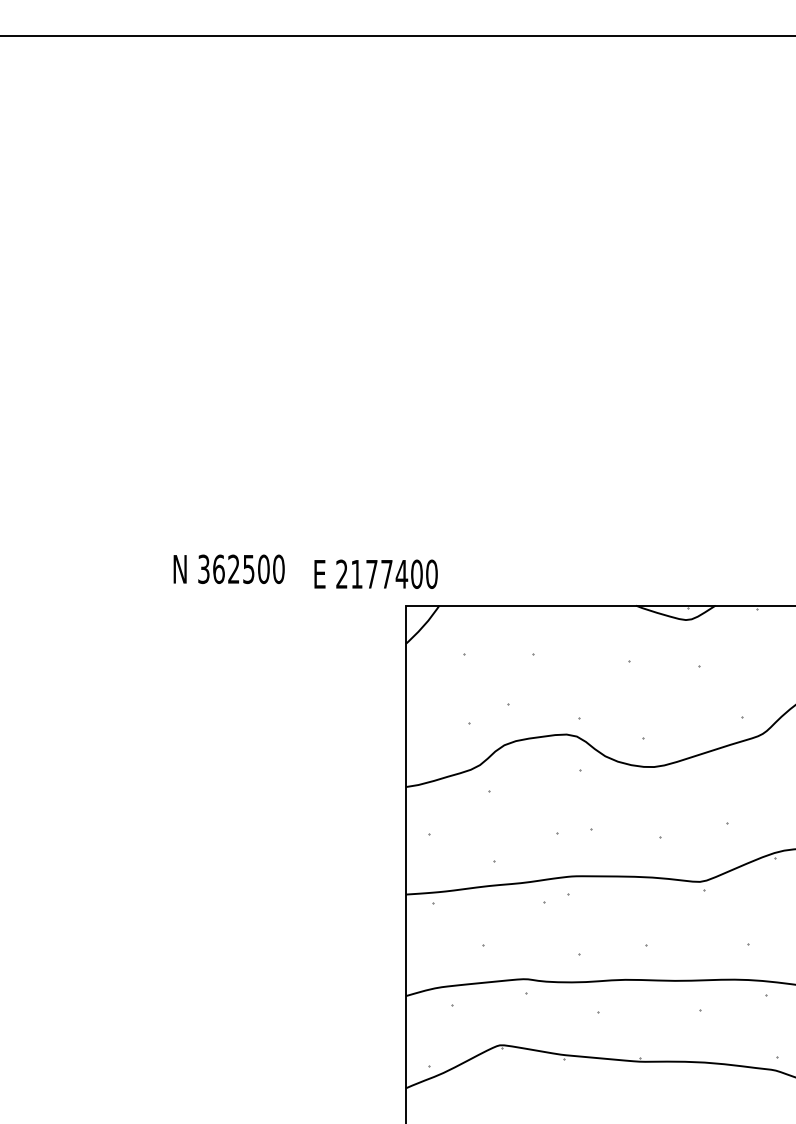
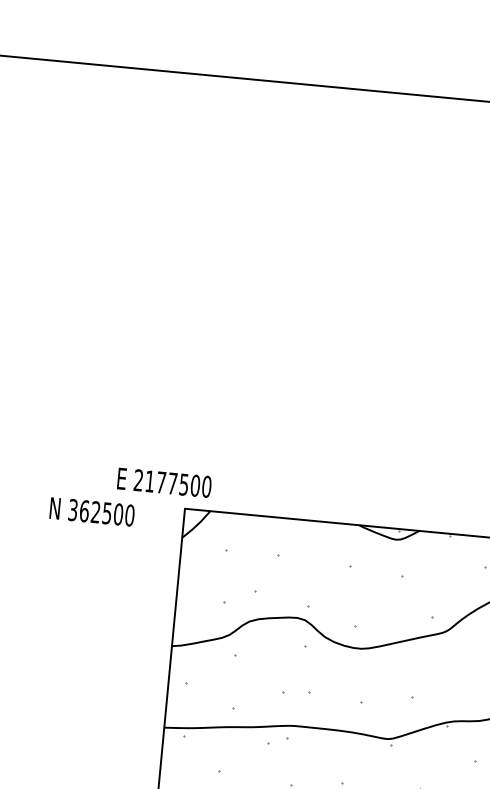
text: (228, 568) -> (91, 511), moved
text: (401, 574) -> (183, 484), 2177400 -> 2177500

